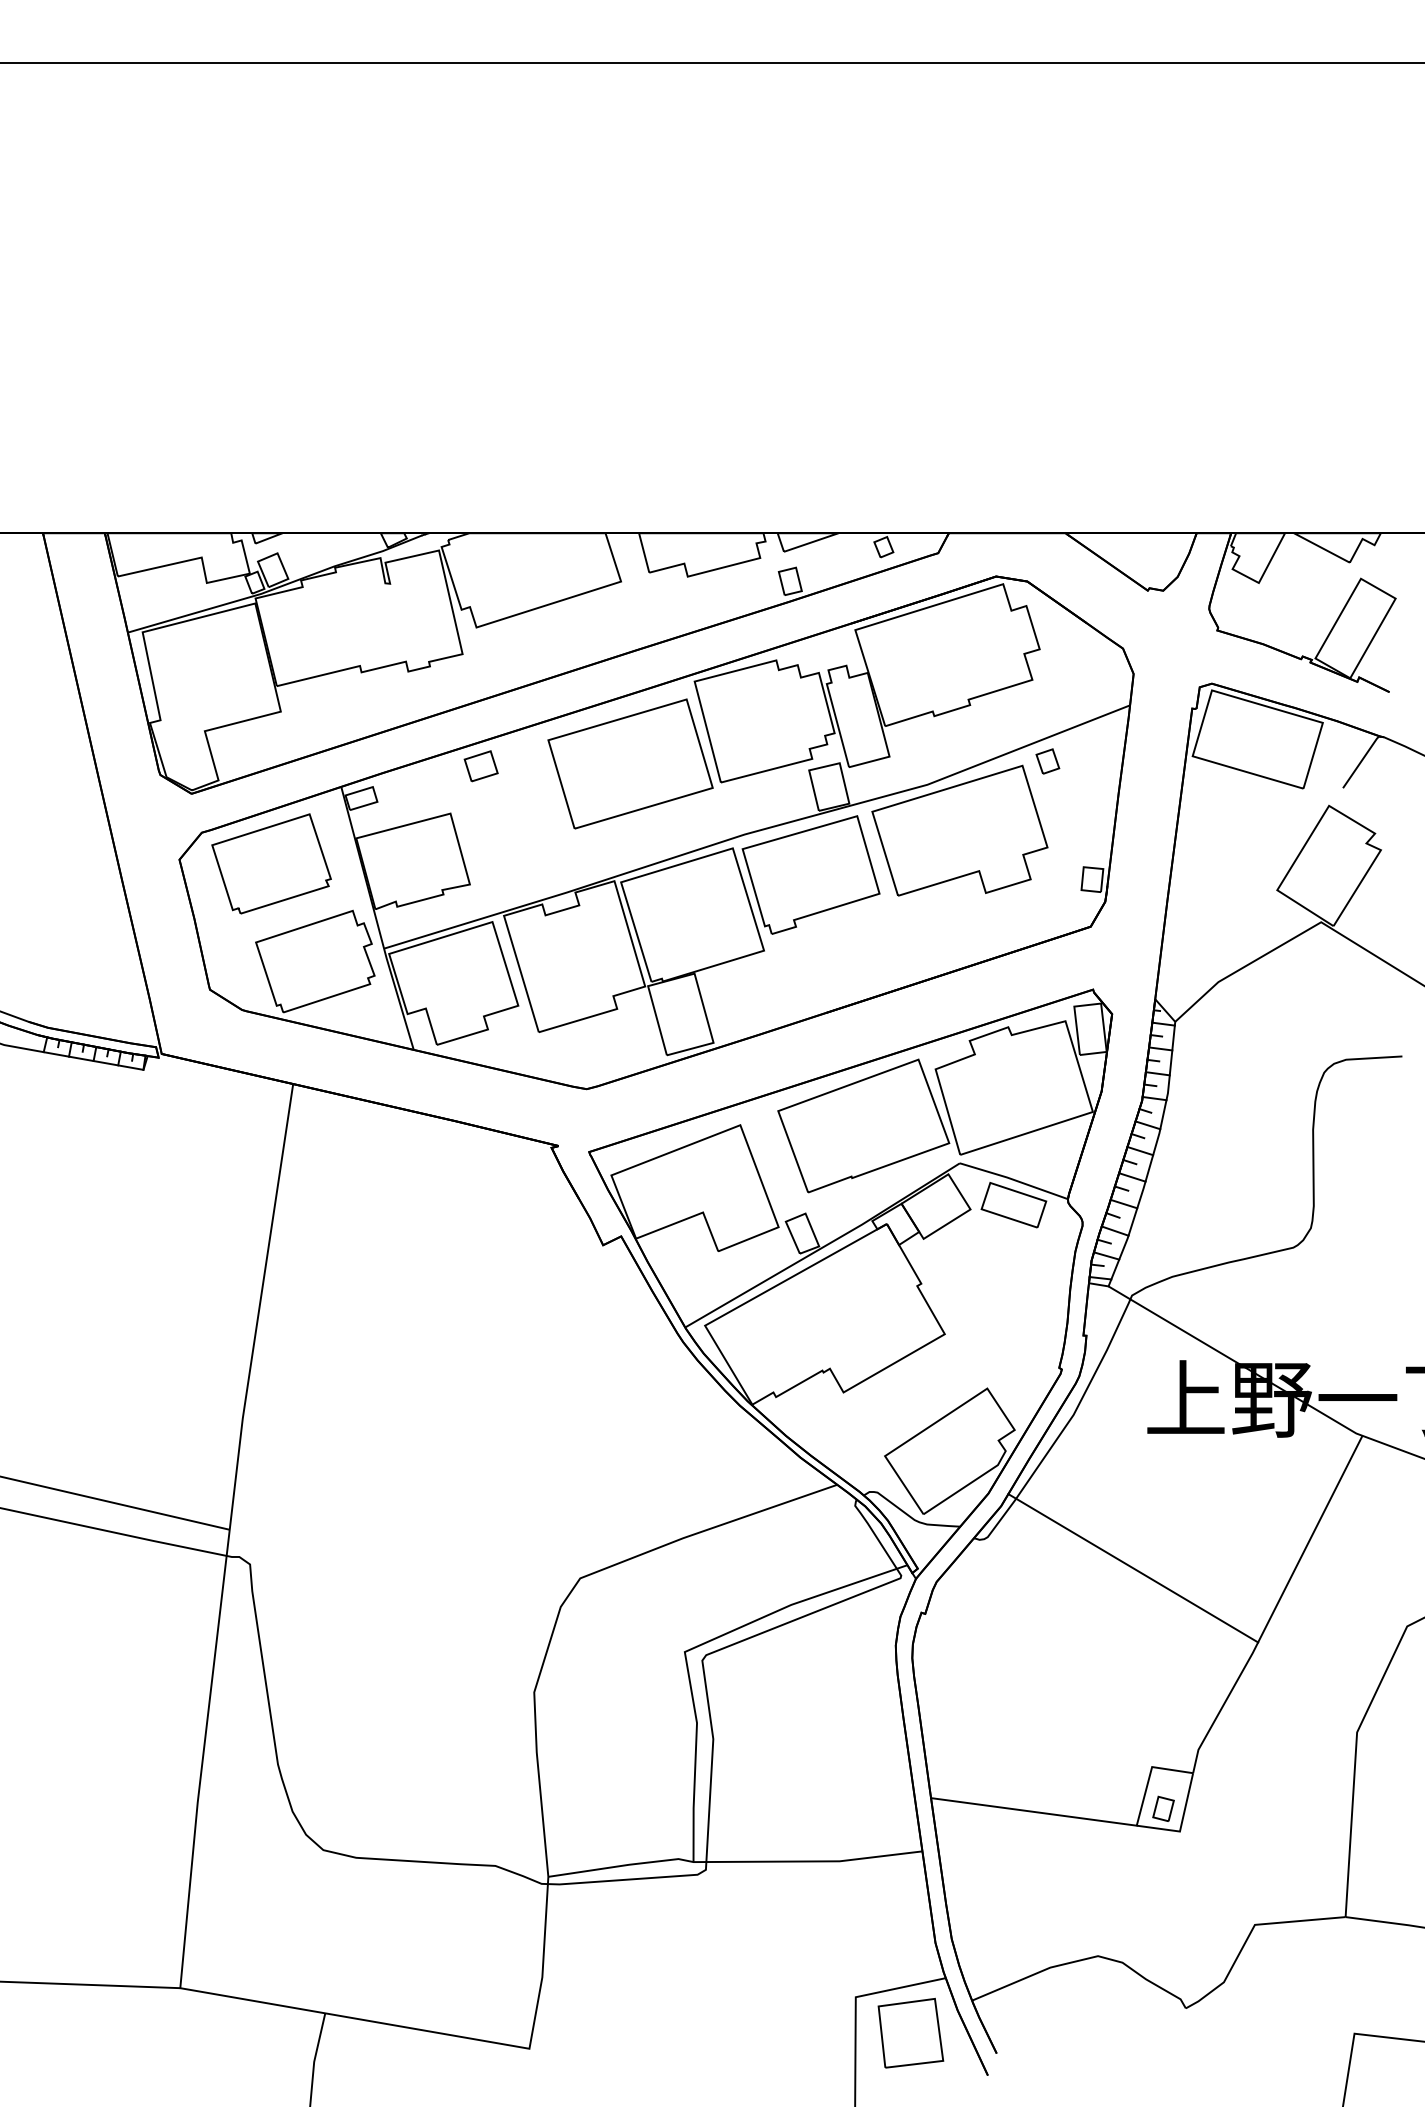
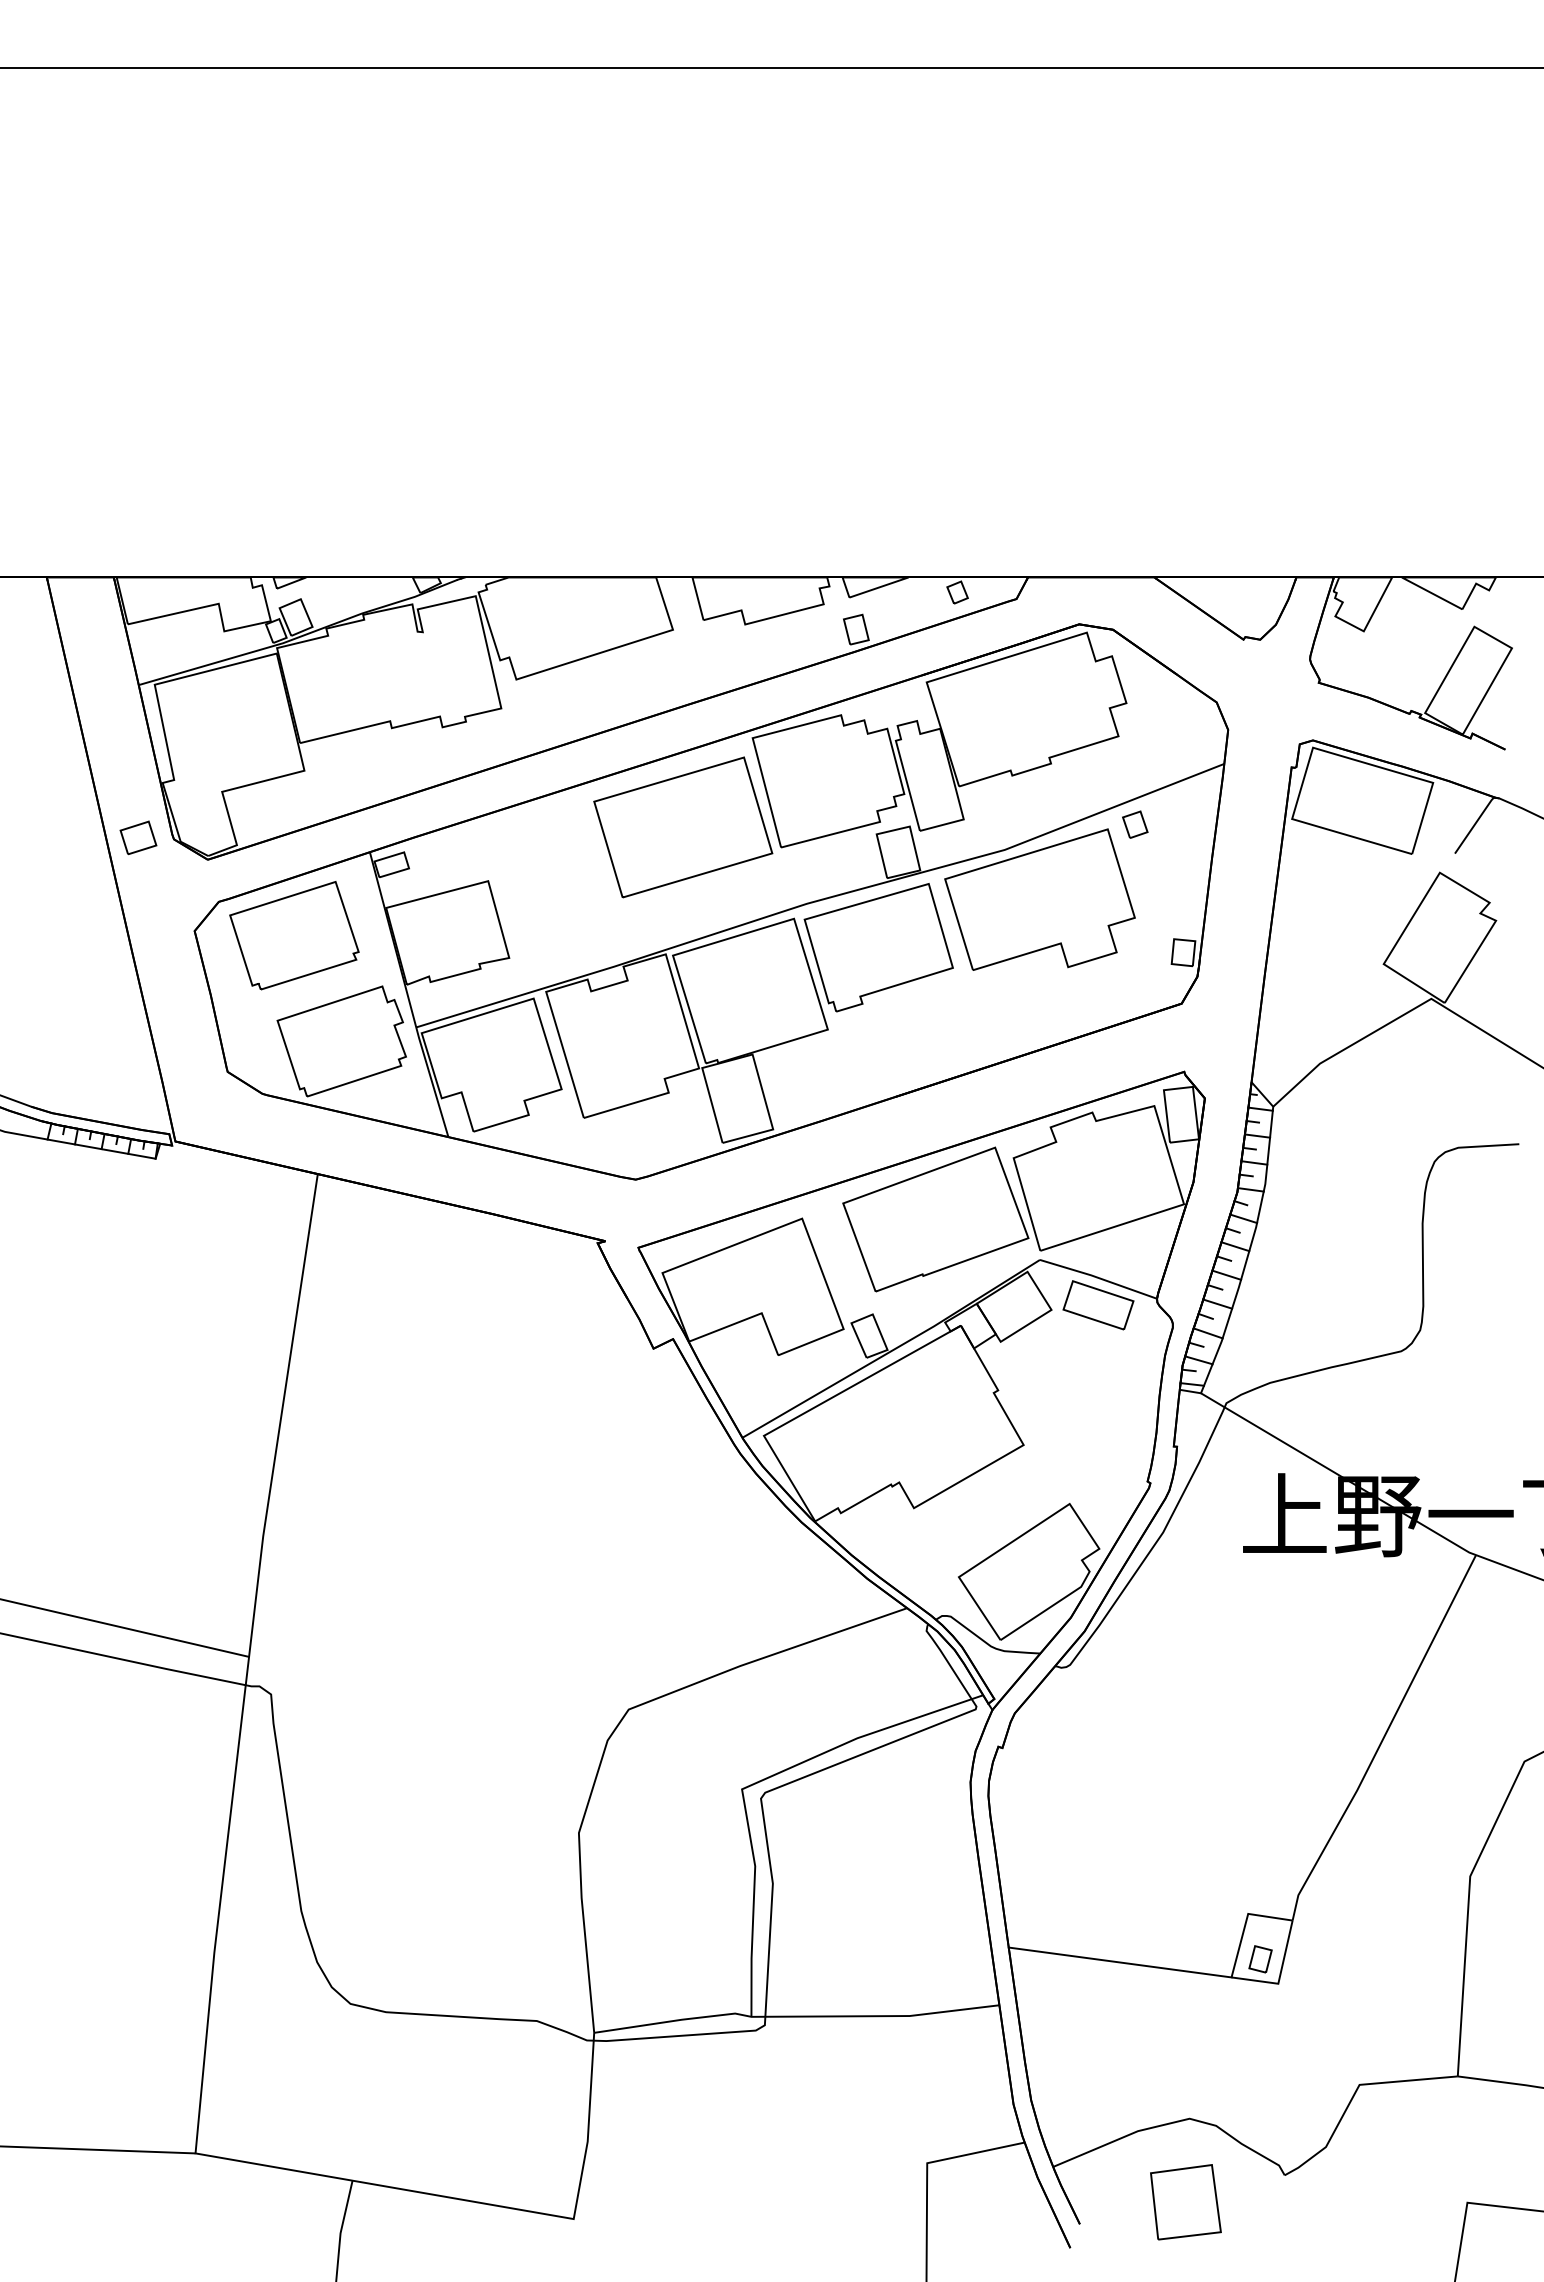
part: (481, 765) -> (138, 837), moved
line: (1133, 1568) -> (1227, 1698), removed
part: (910, 2033) -> (1185, 2202), moved

